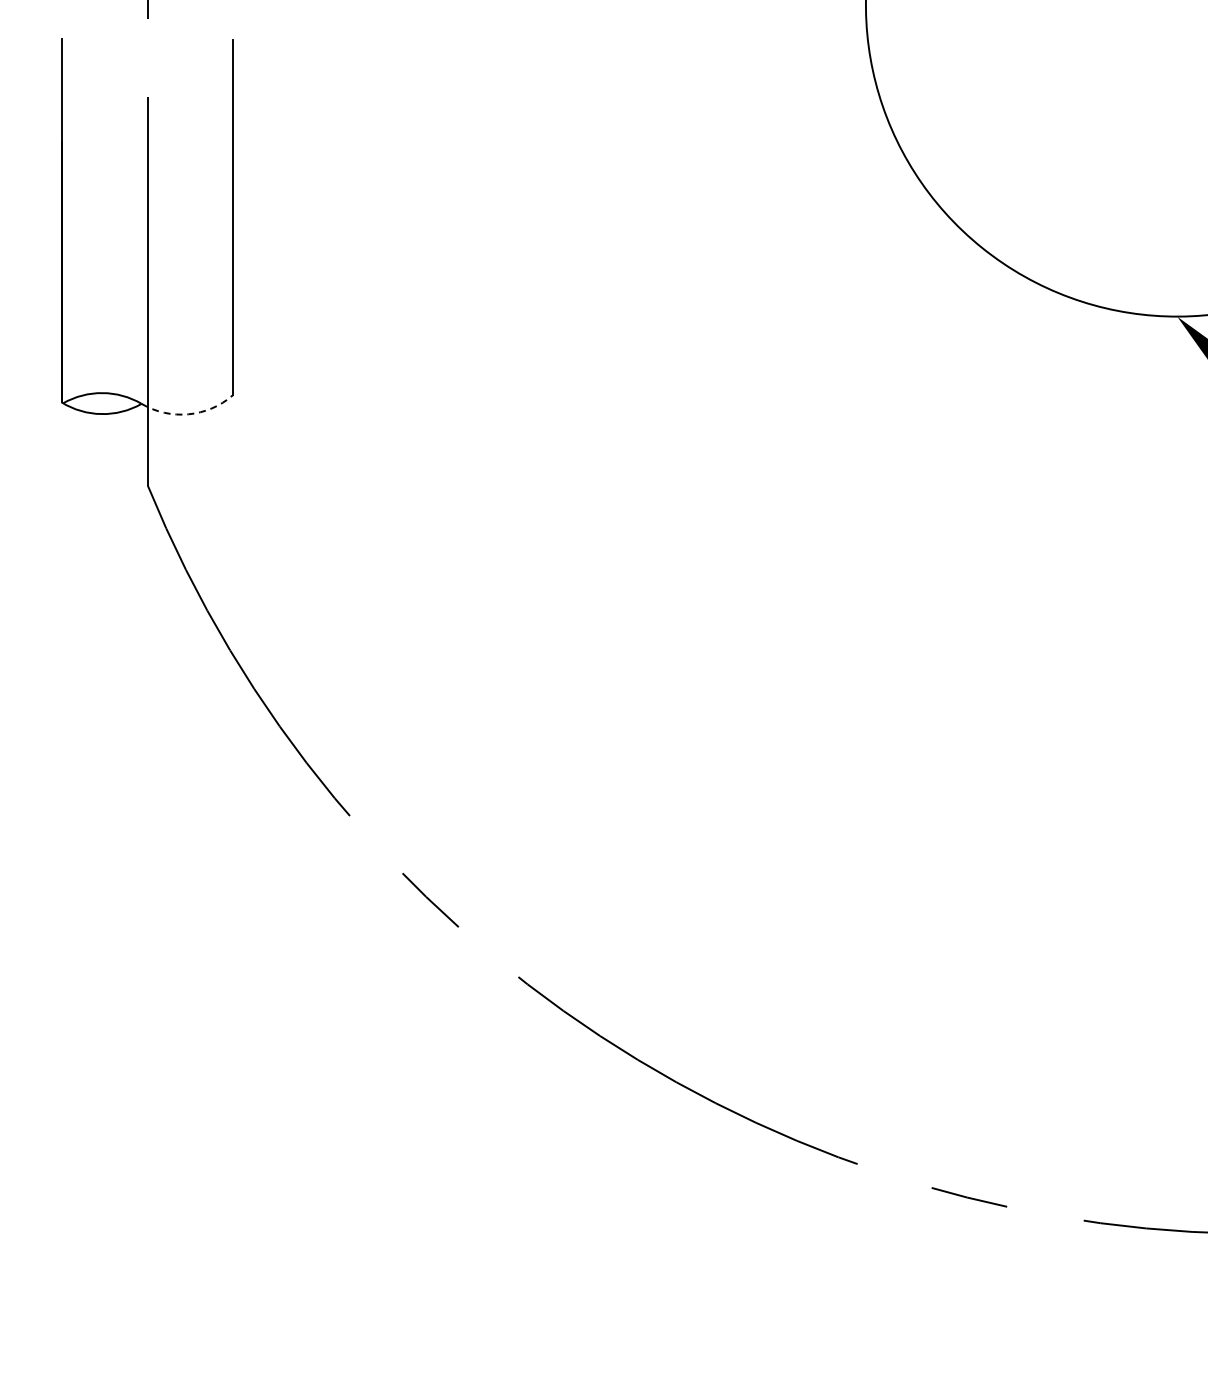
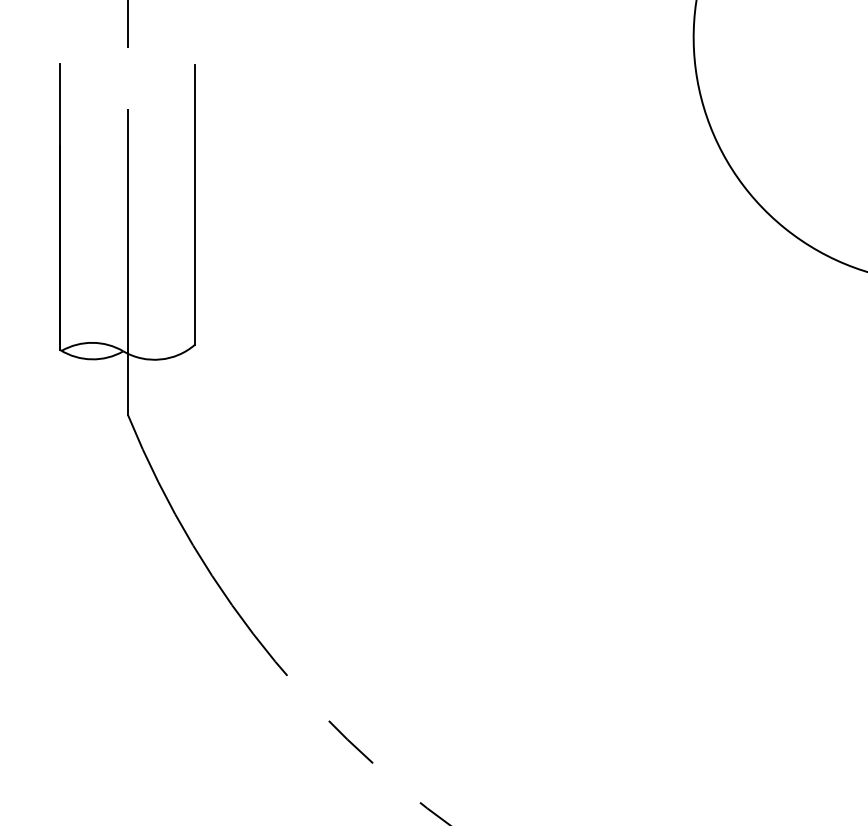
arc: (188, 414) -> (160, 359), dashed -> solid

